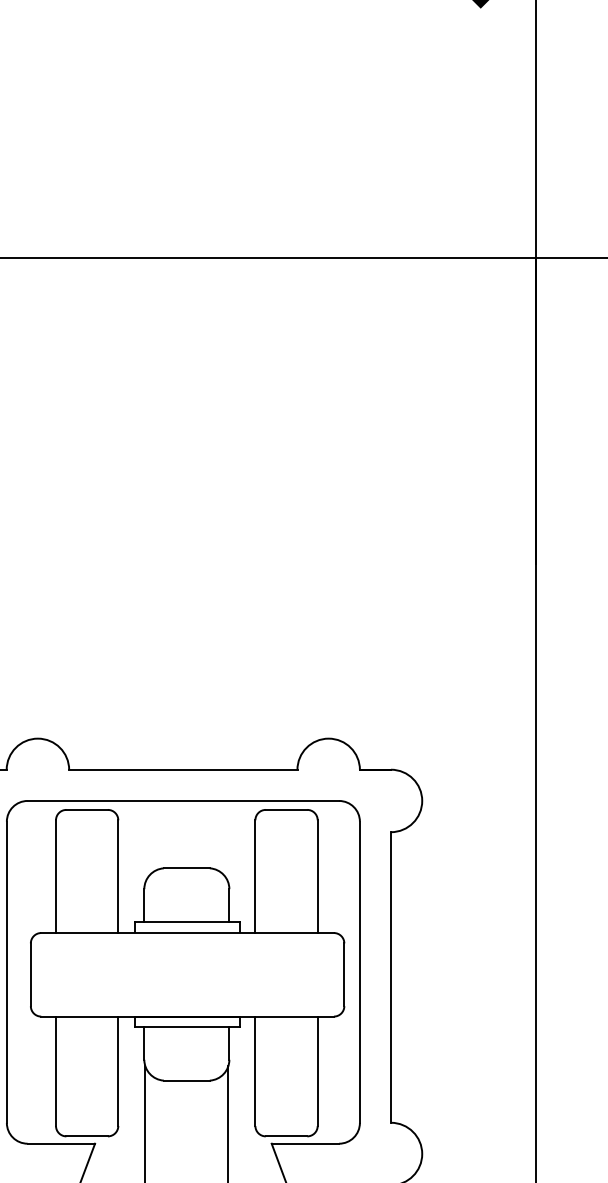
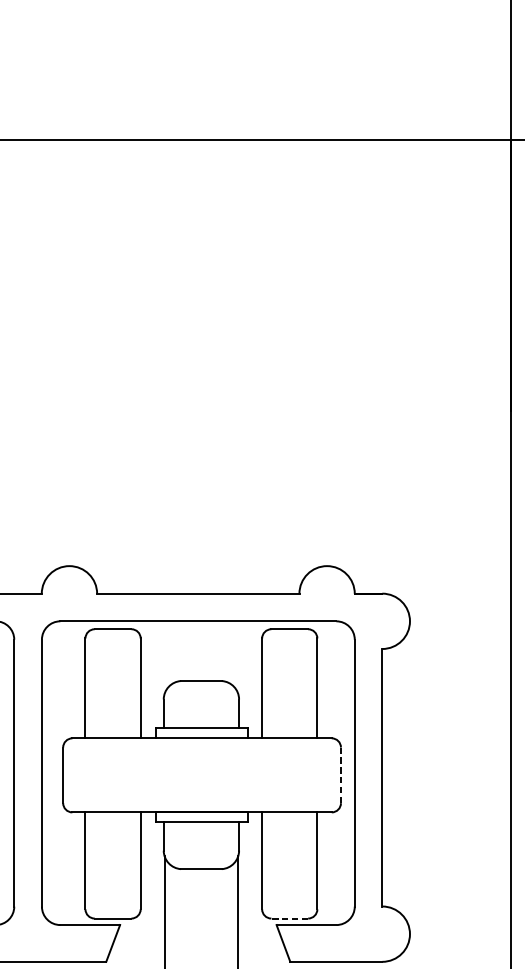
line: (344, 974) -> (341, 775), solid -> dashed
line: (286, 1136) -> (289, 918), solid -> dashed

